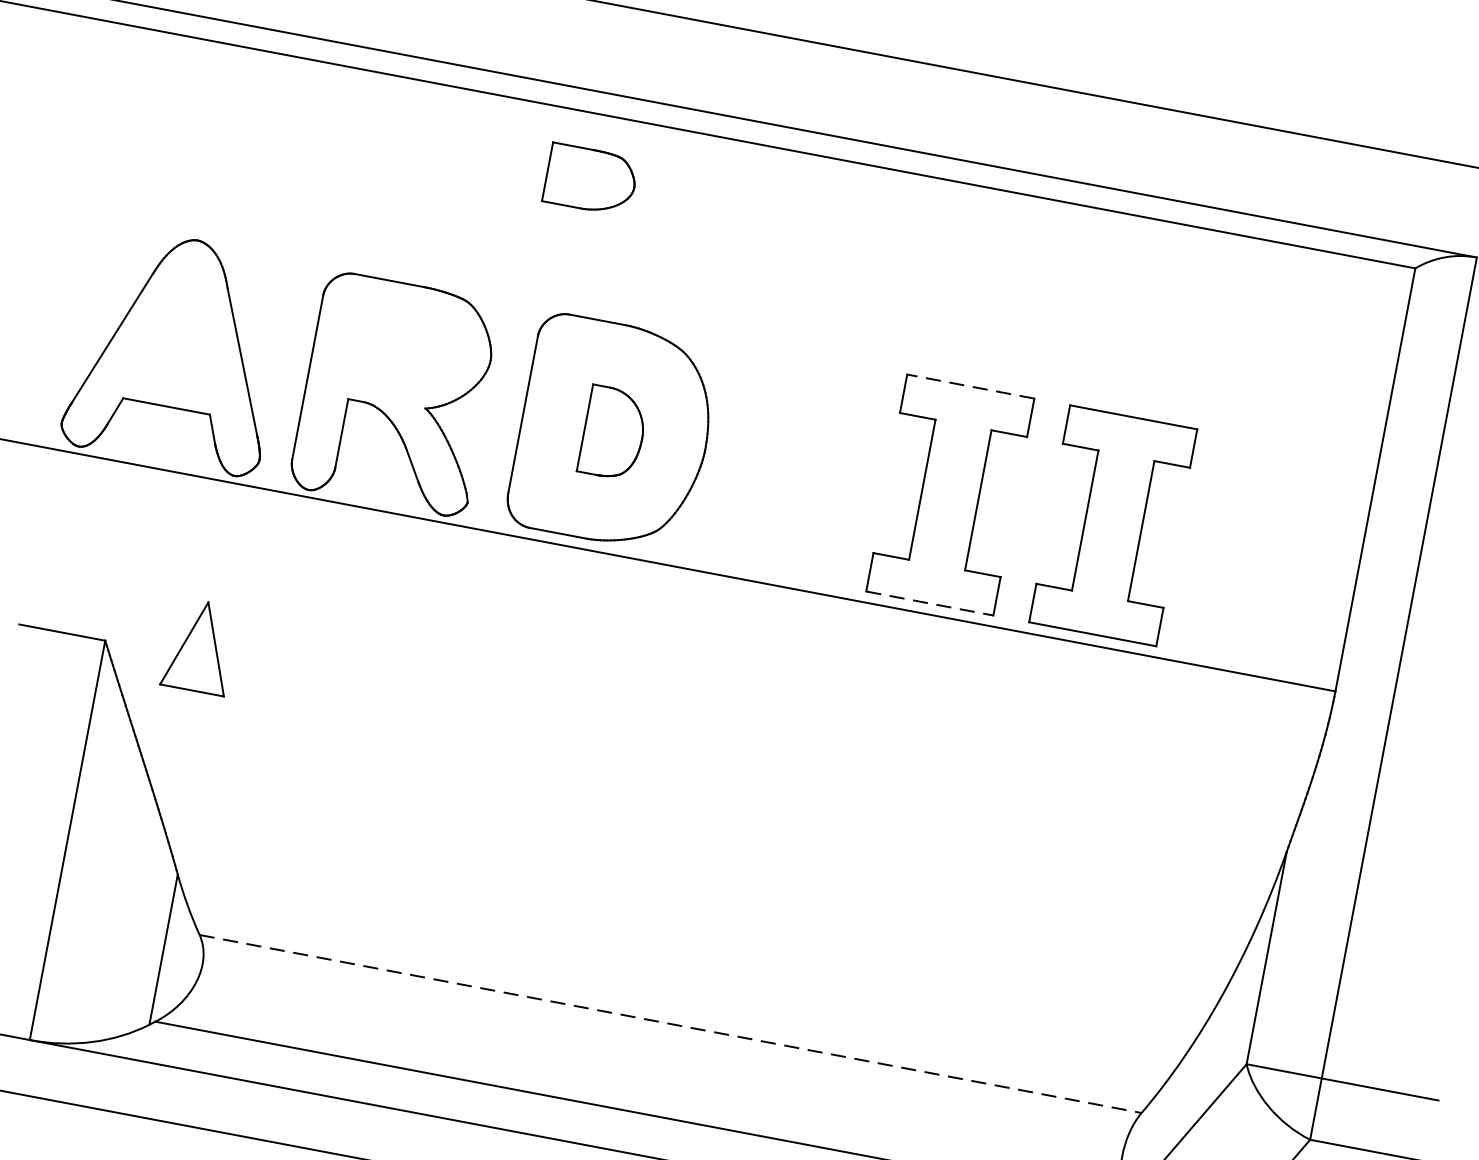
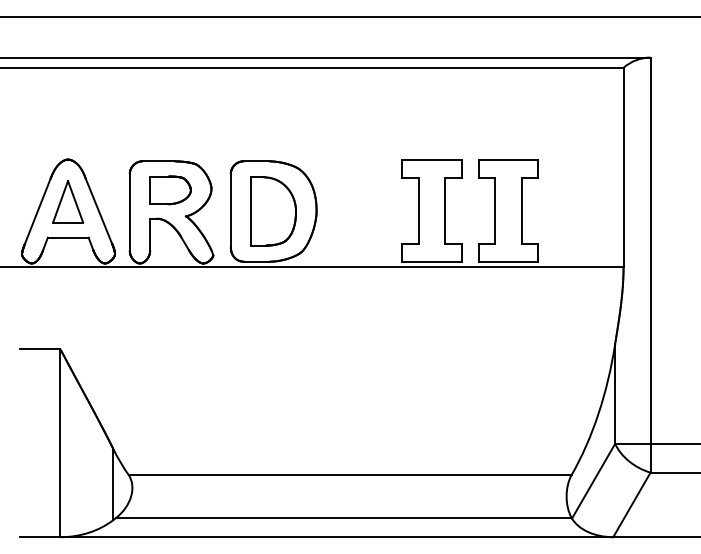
part: (590, 180) -> (170, 190), moved
line: (970, 386) -> (431, 159), dashed -> solid
part: (613, 433) -> (273, 211), size x1.67
line: (929, 602) -> (431, 261), dashed -> solid
part: (201, 645) -> (68, 201), moved
line: (671, 1023) -> (350, 474), dashed -> solid

